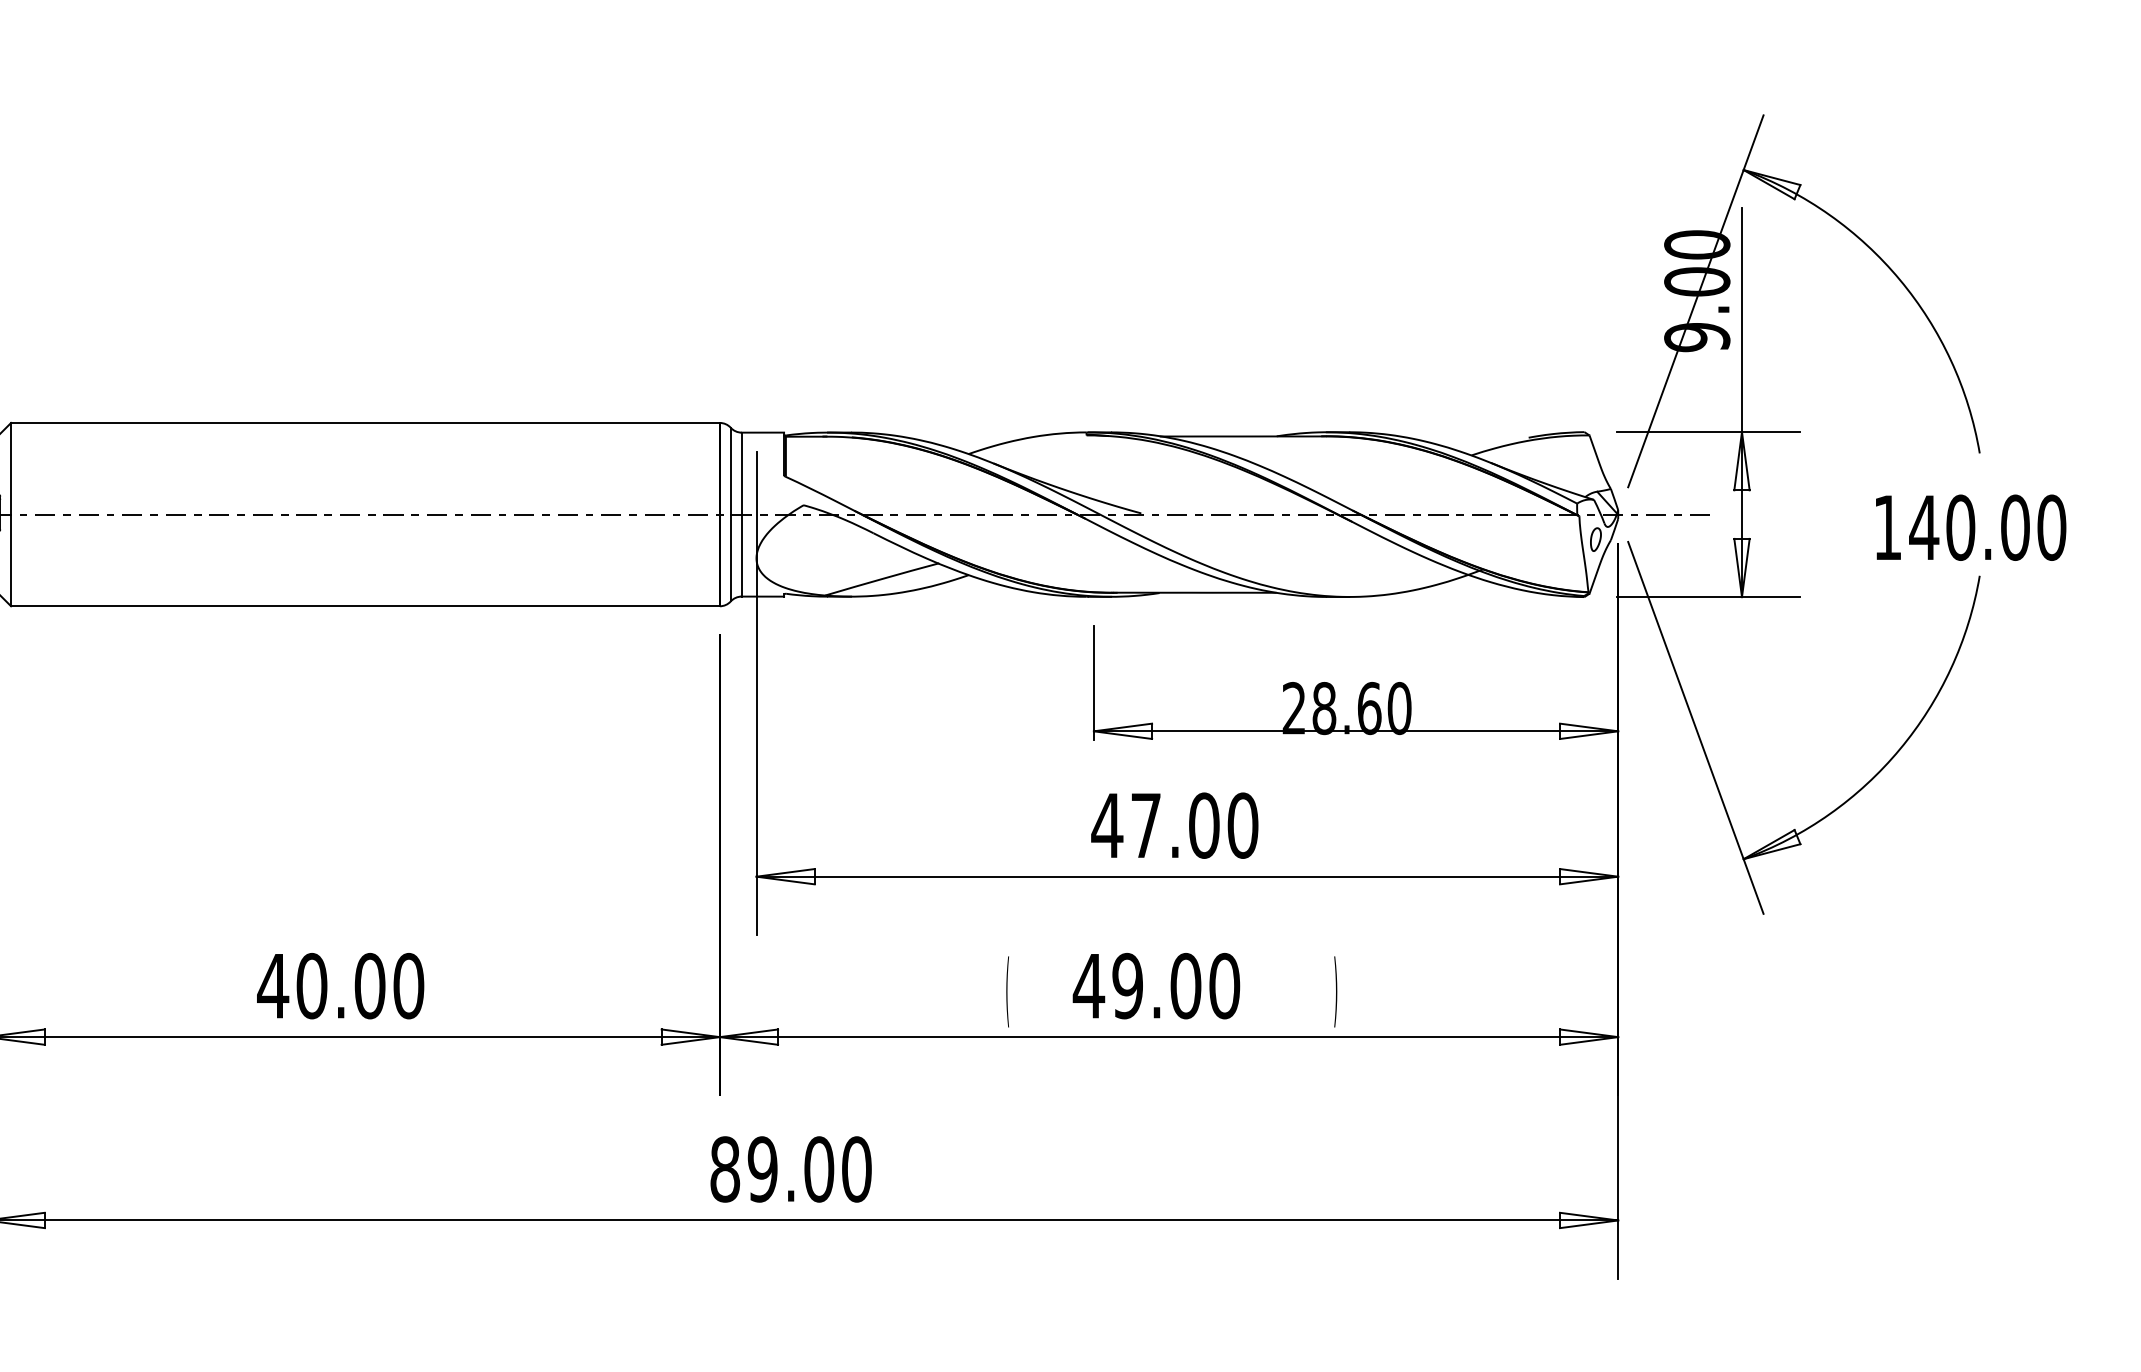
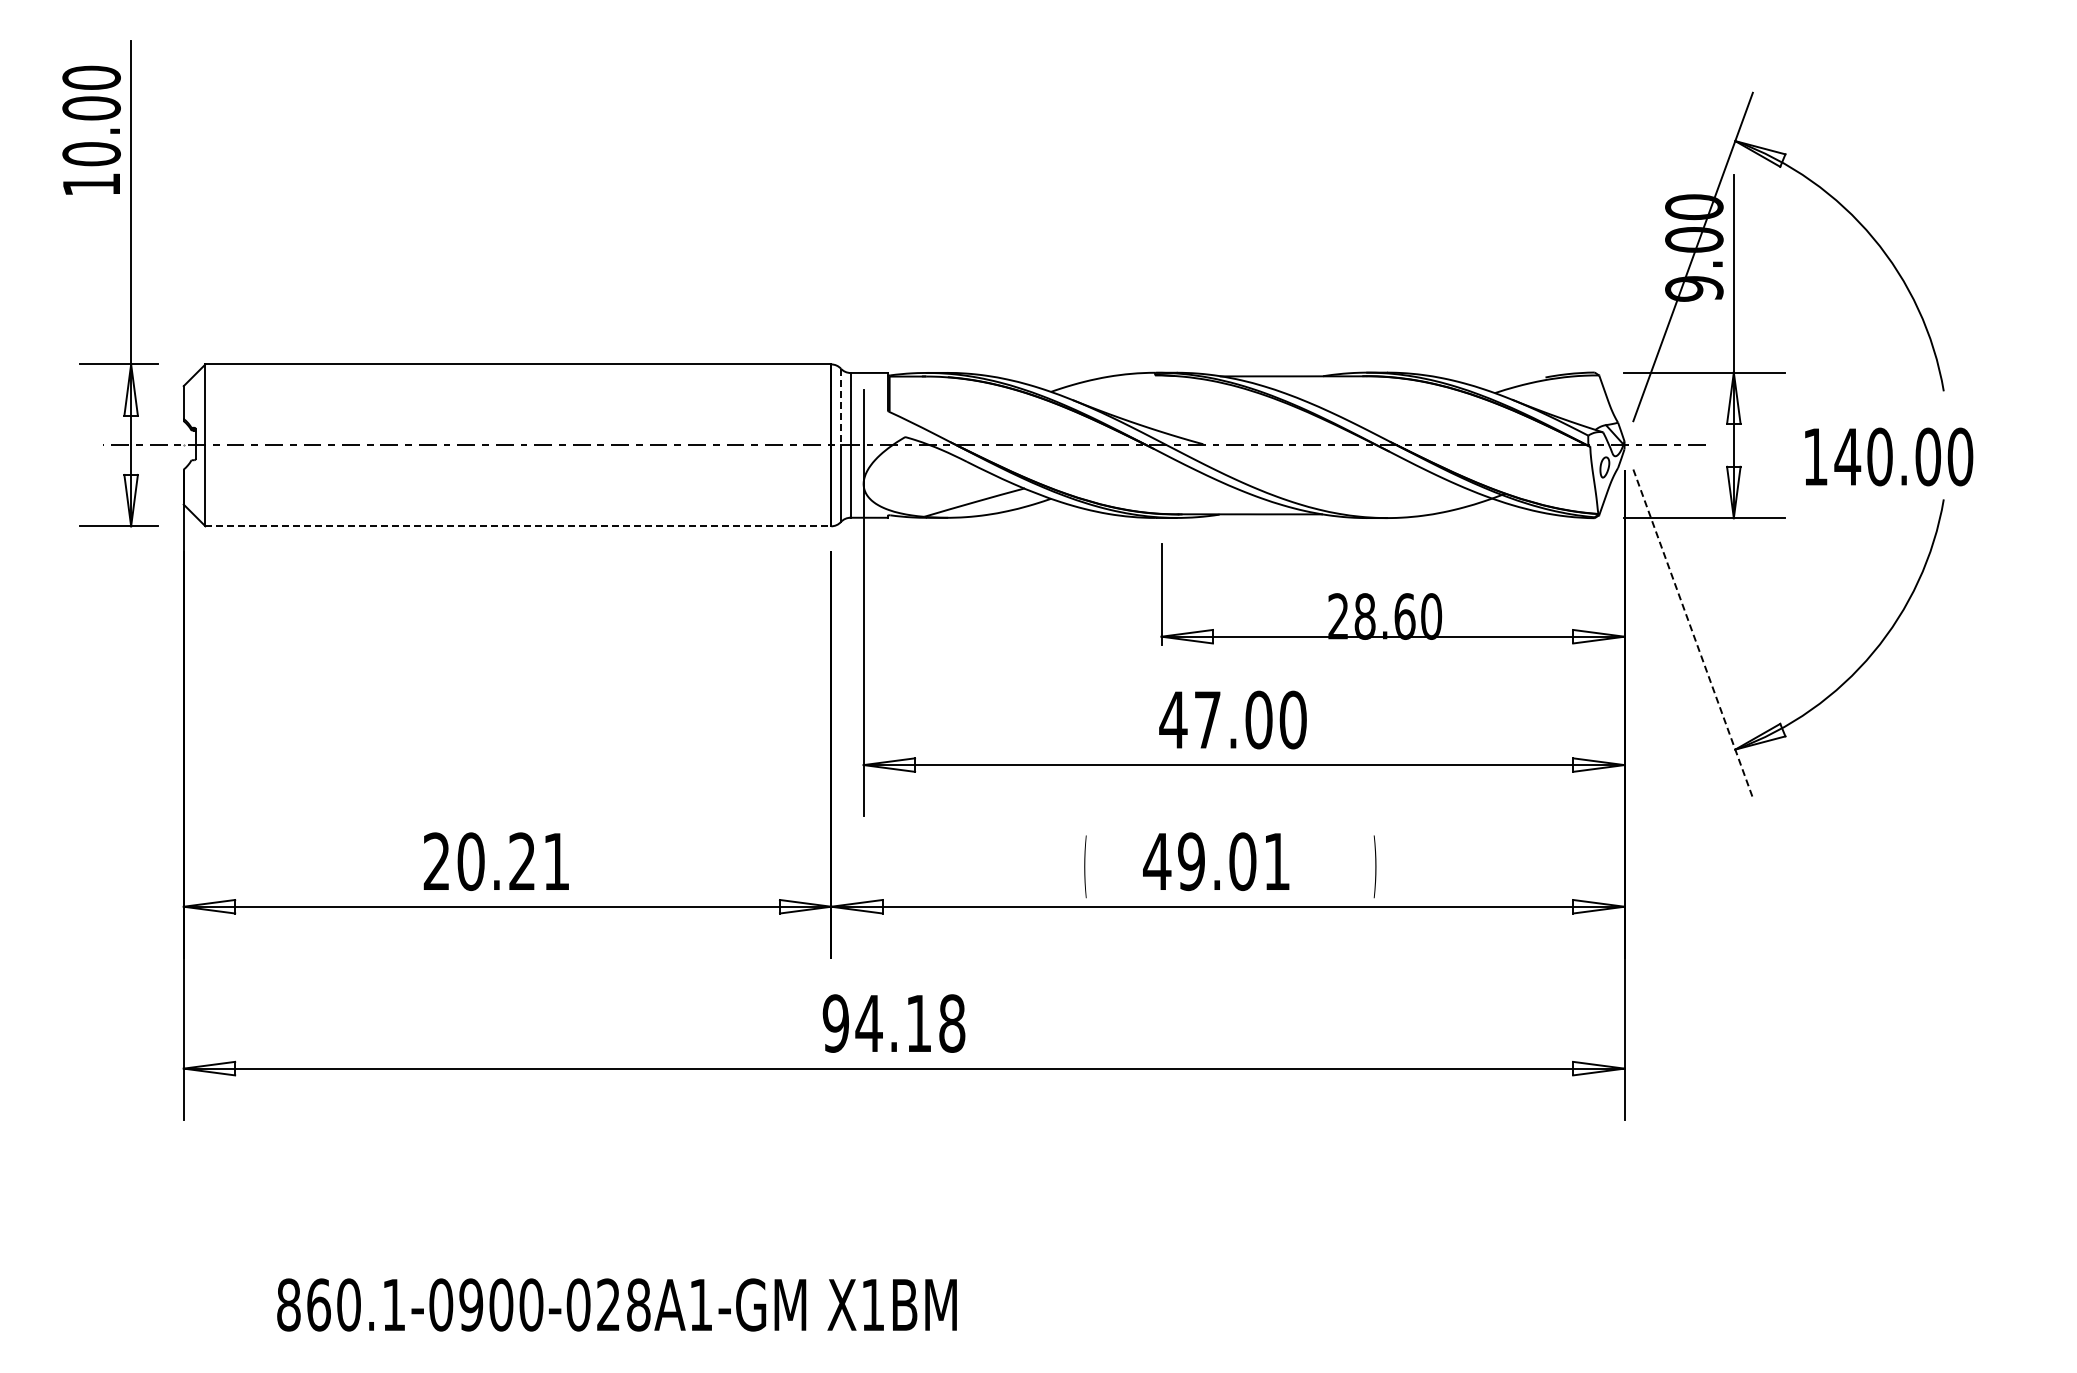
line: (730, 471) -> (840, 407), solid -> dashed
text: (1971, 527) -> (1889, 456), moved
line: (365, 606) -> (518, 526), solid -> dashed
line: (1696, 727) -> (1693, 633), solid -> dashed
text: (340, 985) -> (496, 861), 40.00 -> 20.21
text: (1224, 985) -> (1276, 861), 49.00 -> 49.01
text: (790, 1169) -> (893, 1023), 89.00 -> 94.18

